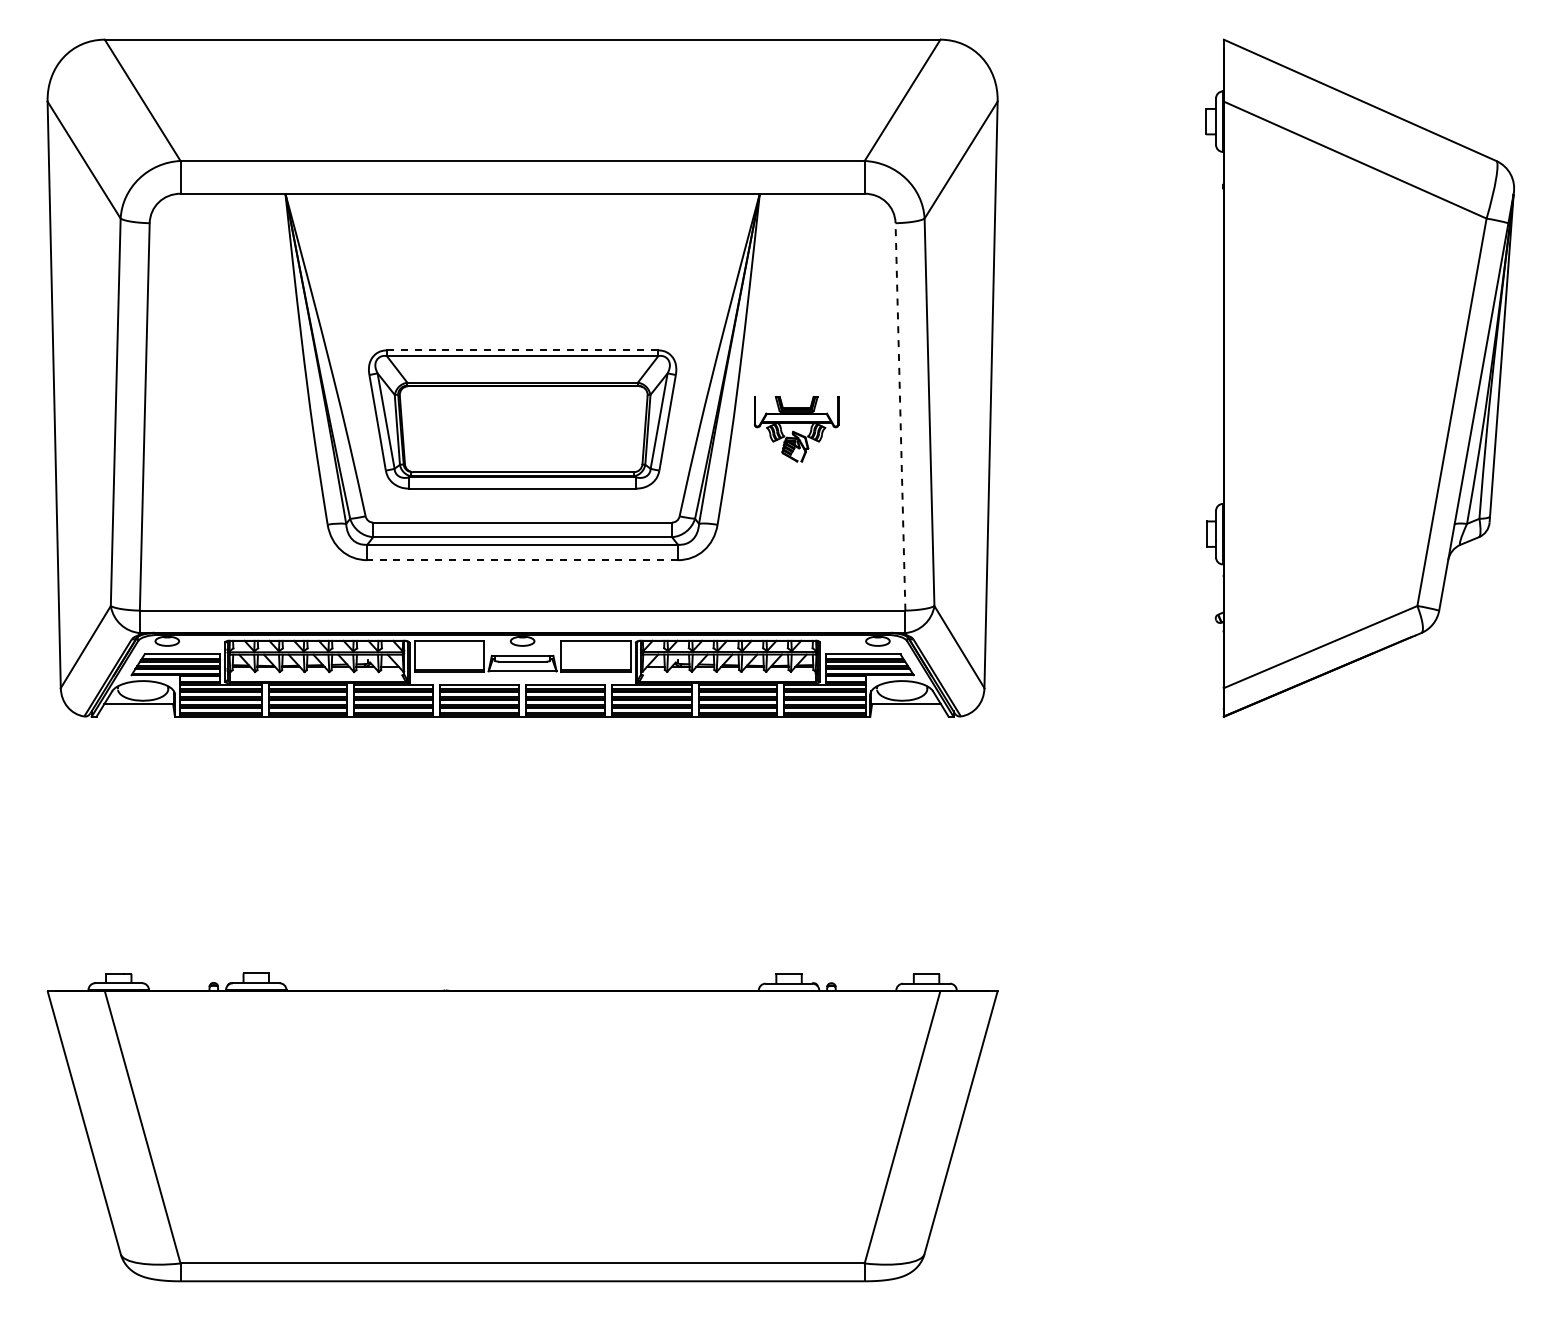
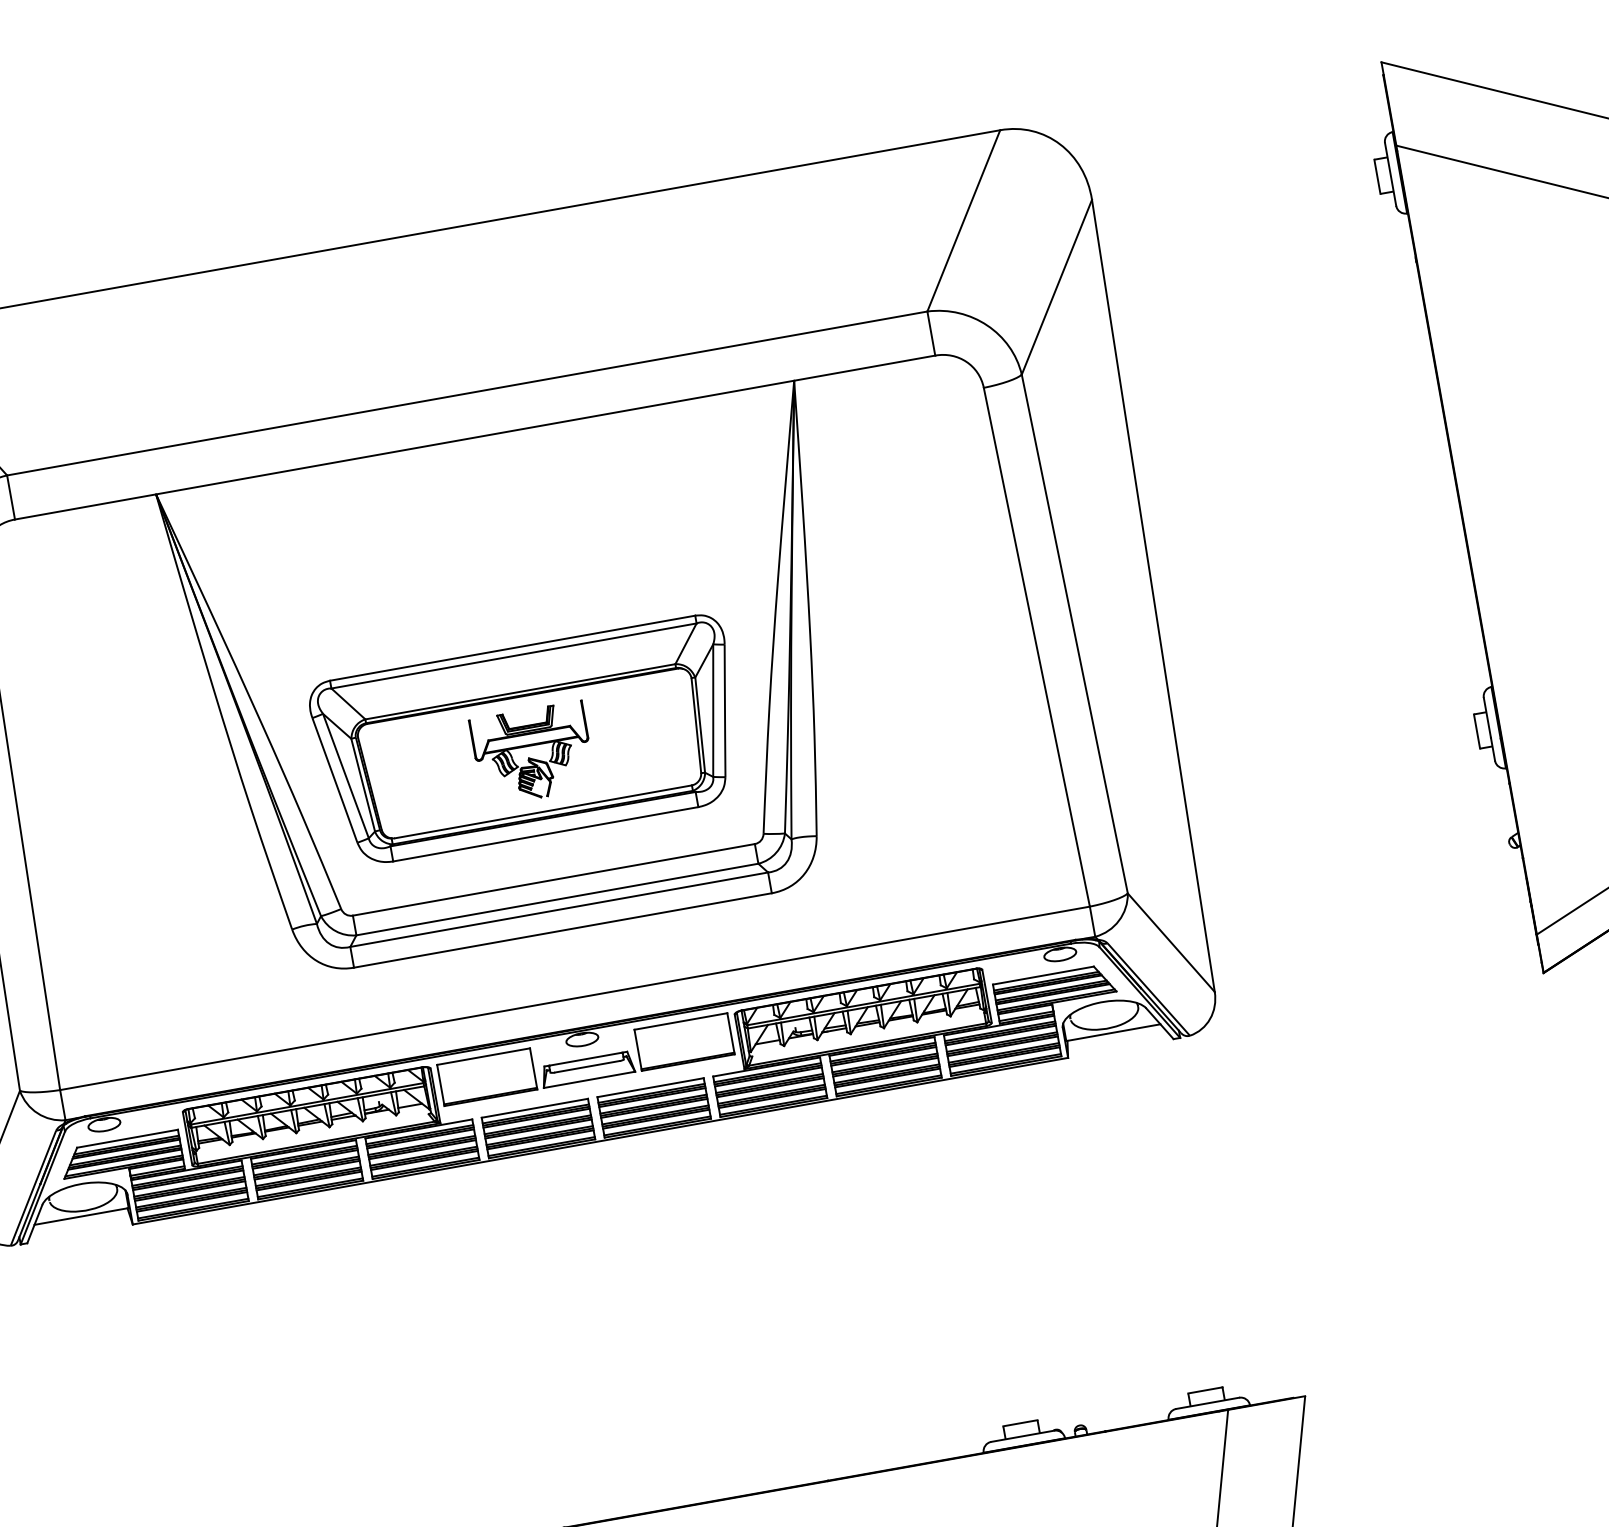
line: (522, 350) -> (512, 648), dashed -> solid
line: (900, 416) -> (1036, 646), dashed -> solid
part: (796, 429) -> (532, 754), moved
line: (522, 560) -> (562, 930), dashed -> solid

